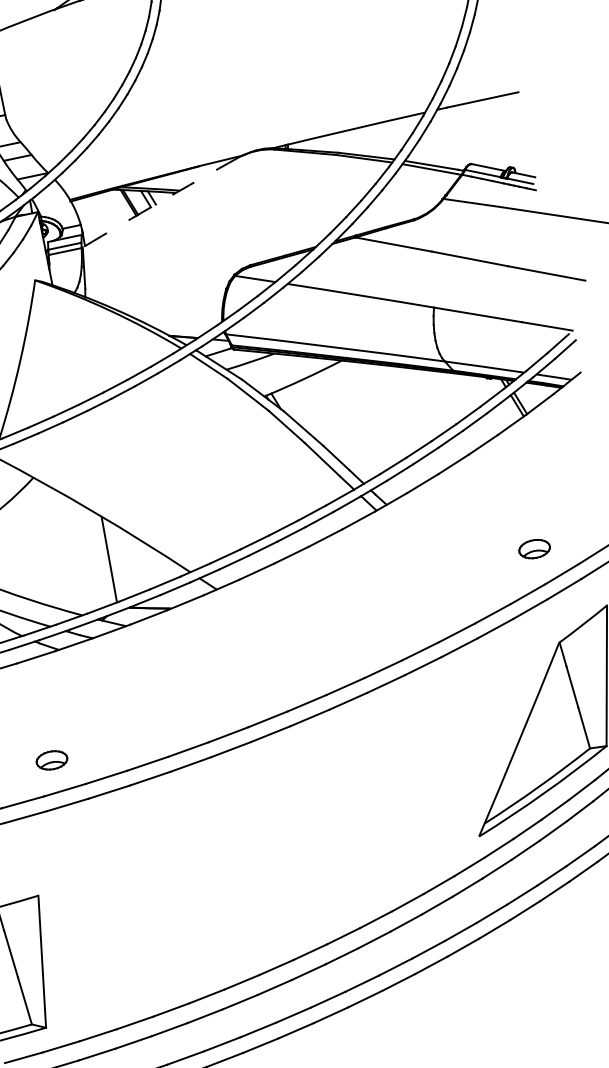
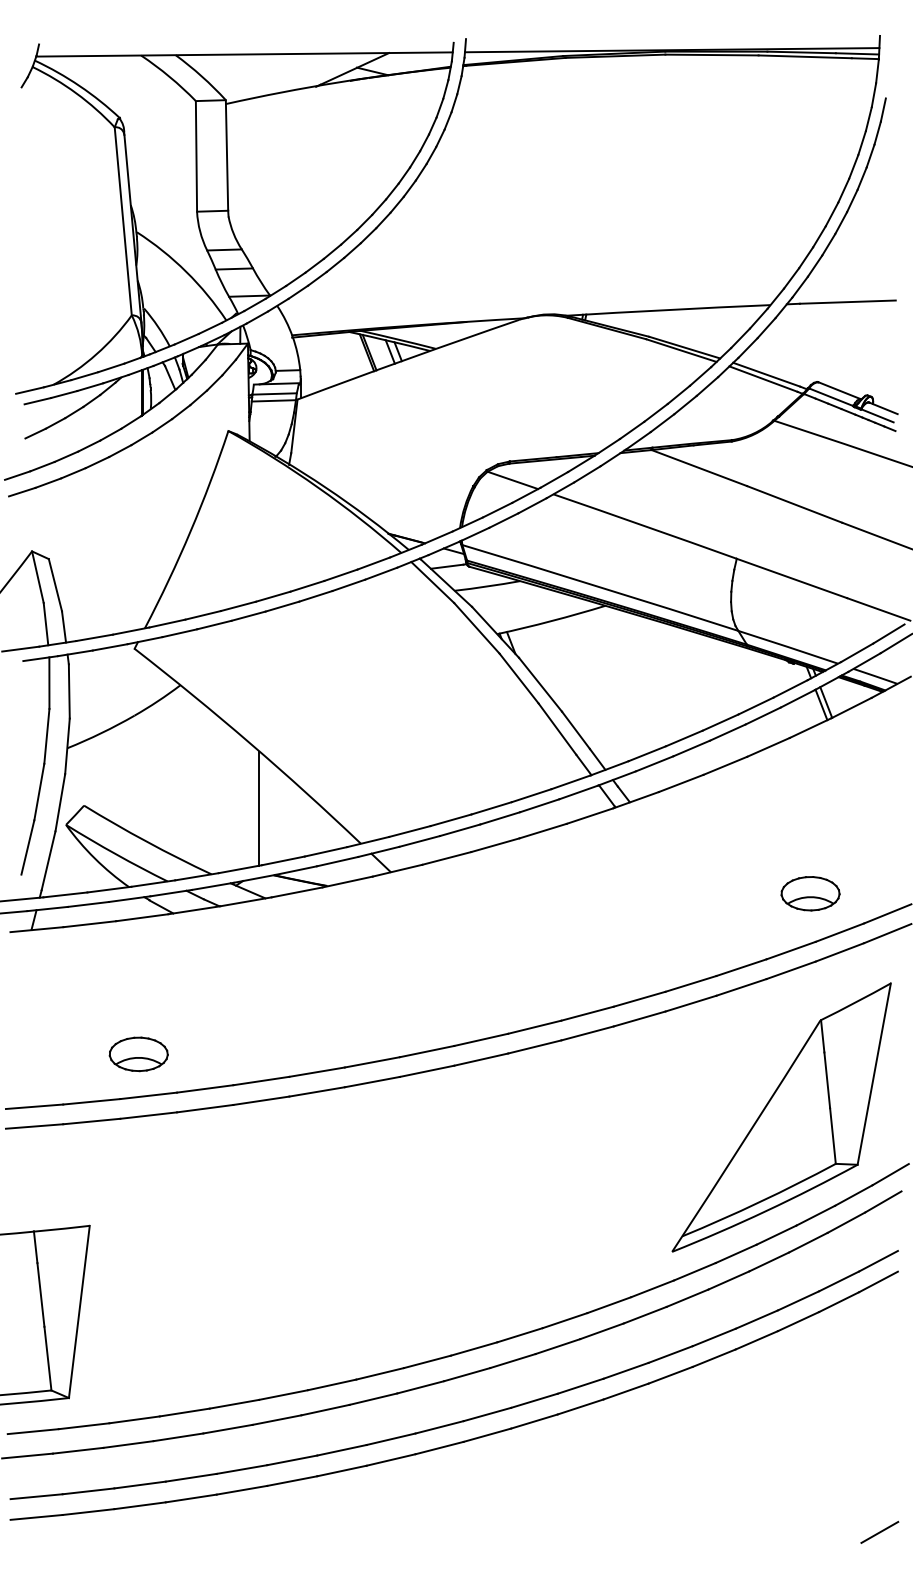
arc: (160, 201) -> (408, 358), dashed -> solid
part: (534, 548) -> (810, 893), size x1.43
part: (51, 760) -> (138, 1054), size x1.43

